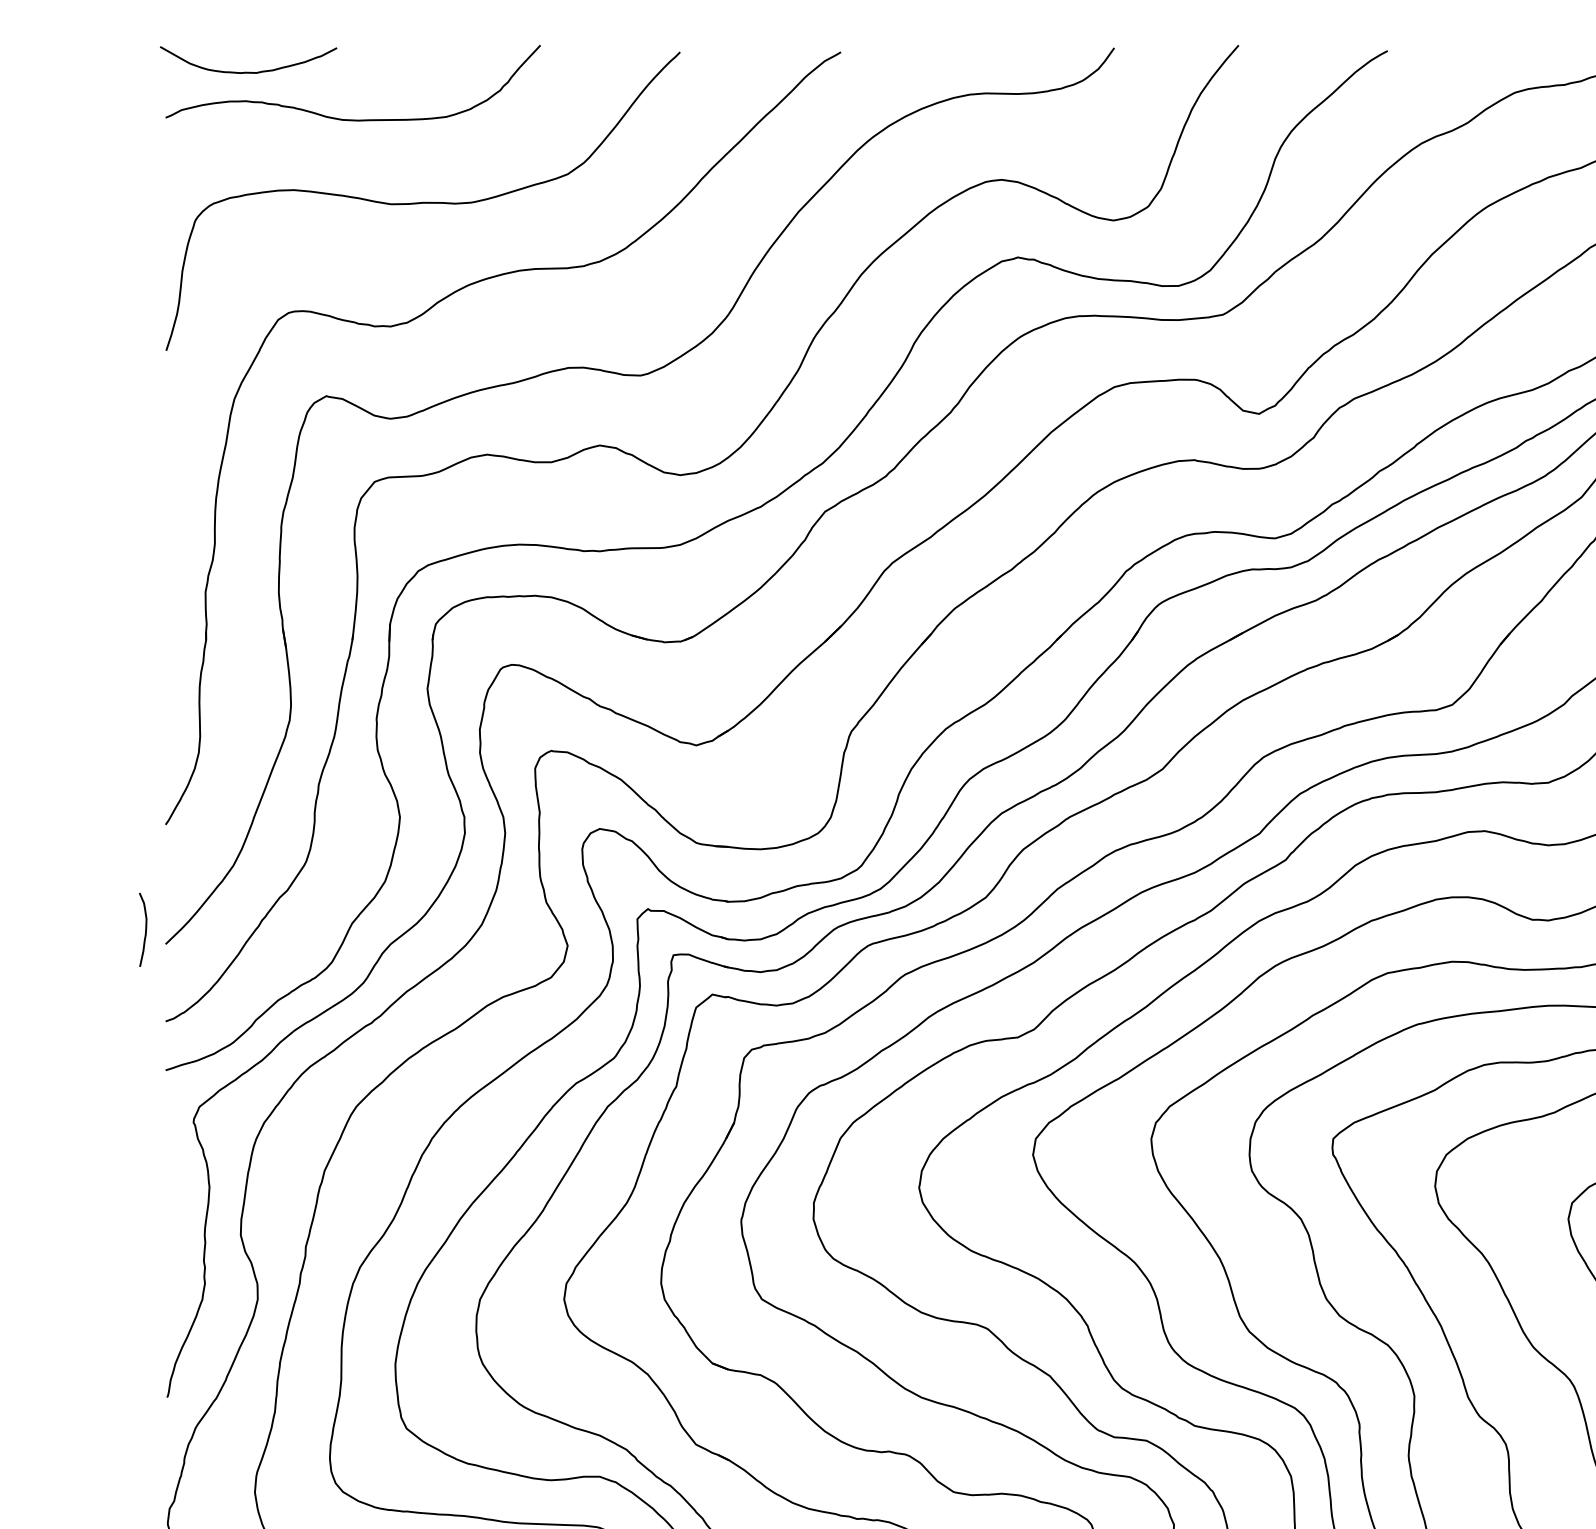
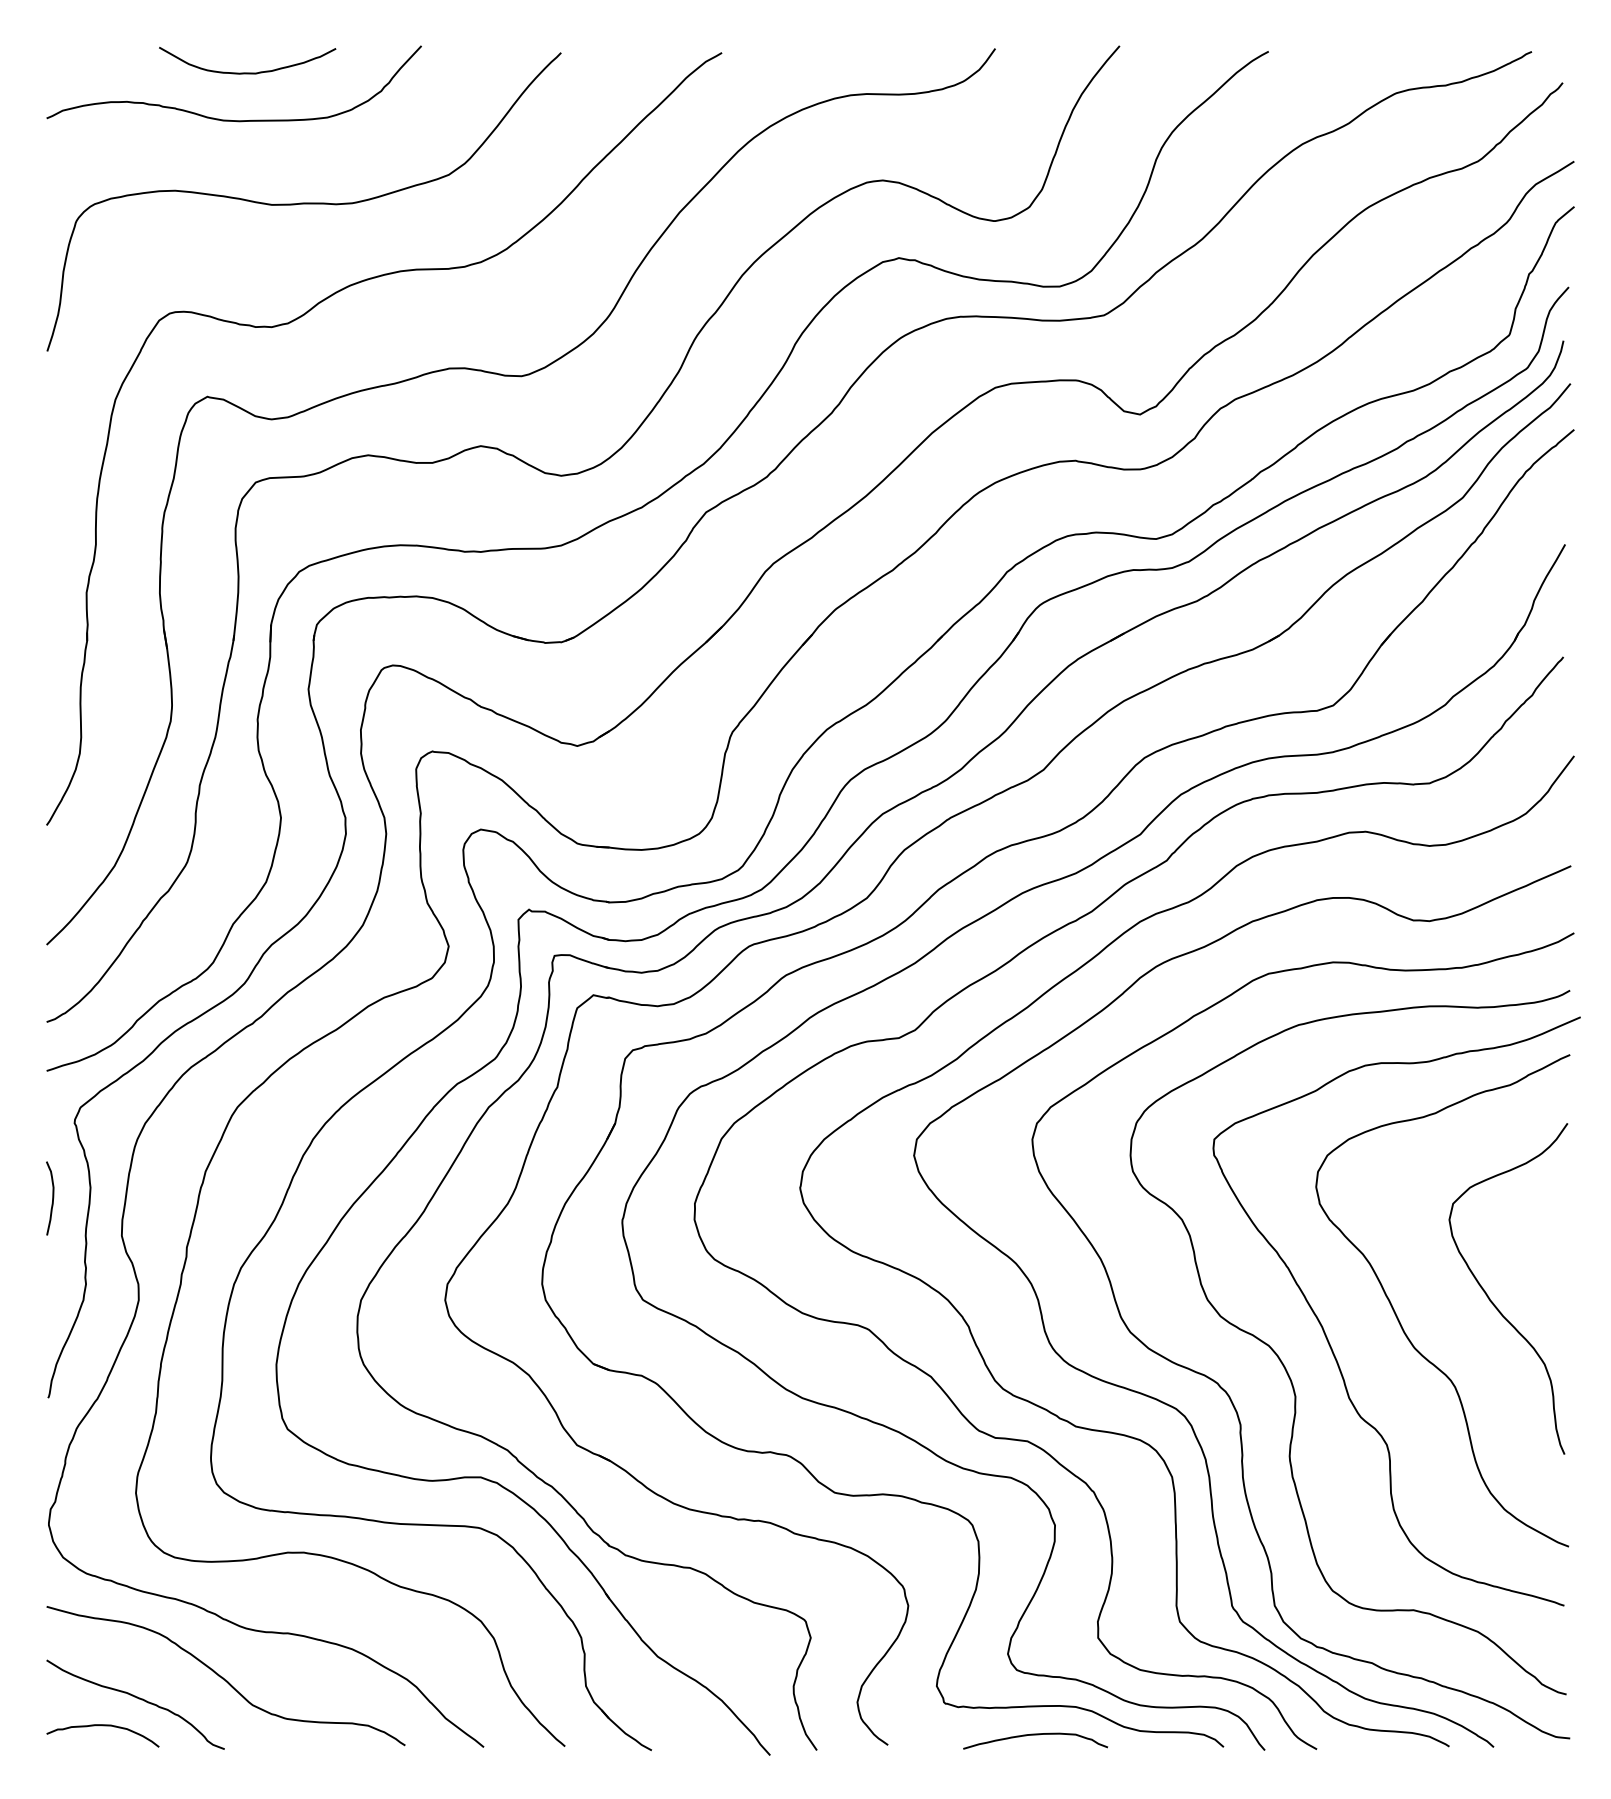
curve: (248, 71) -> (247, 72), moved
curve: (145, 929) -> (52, 1198), moved

